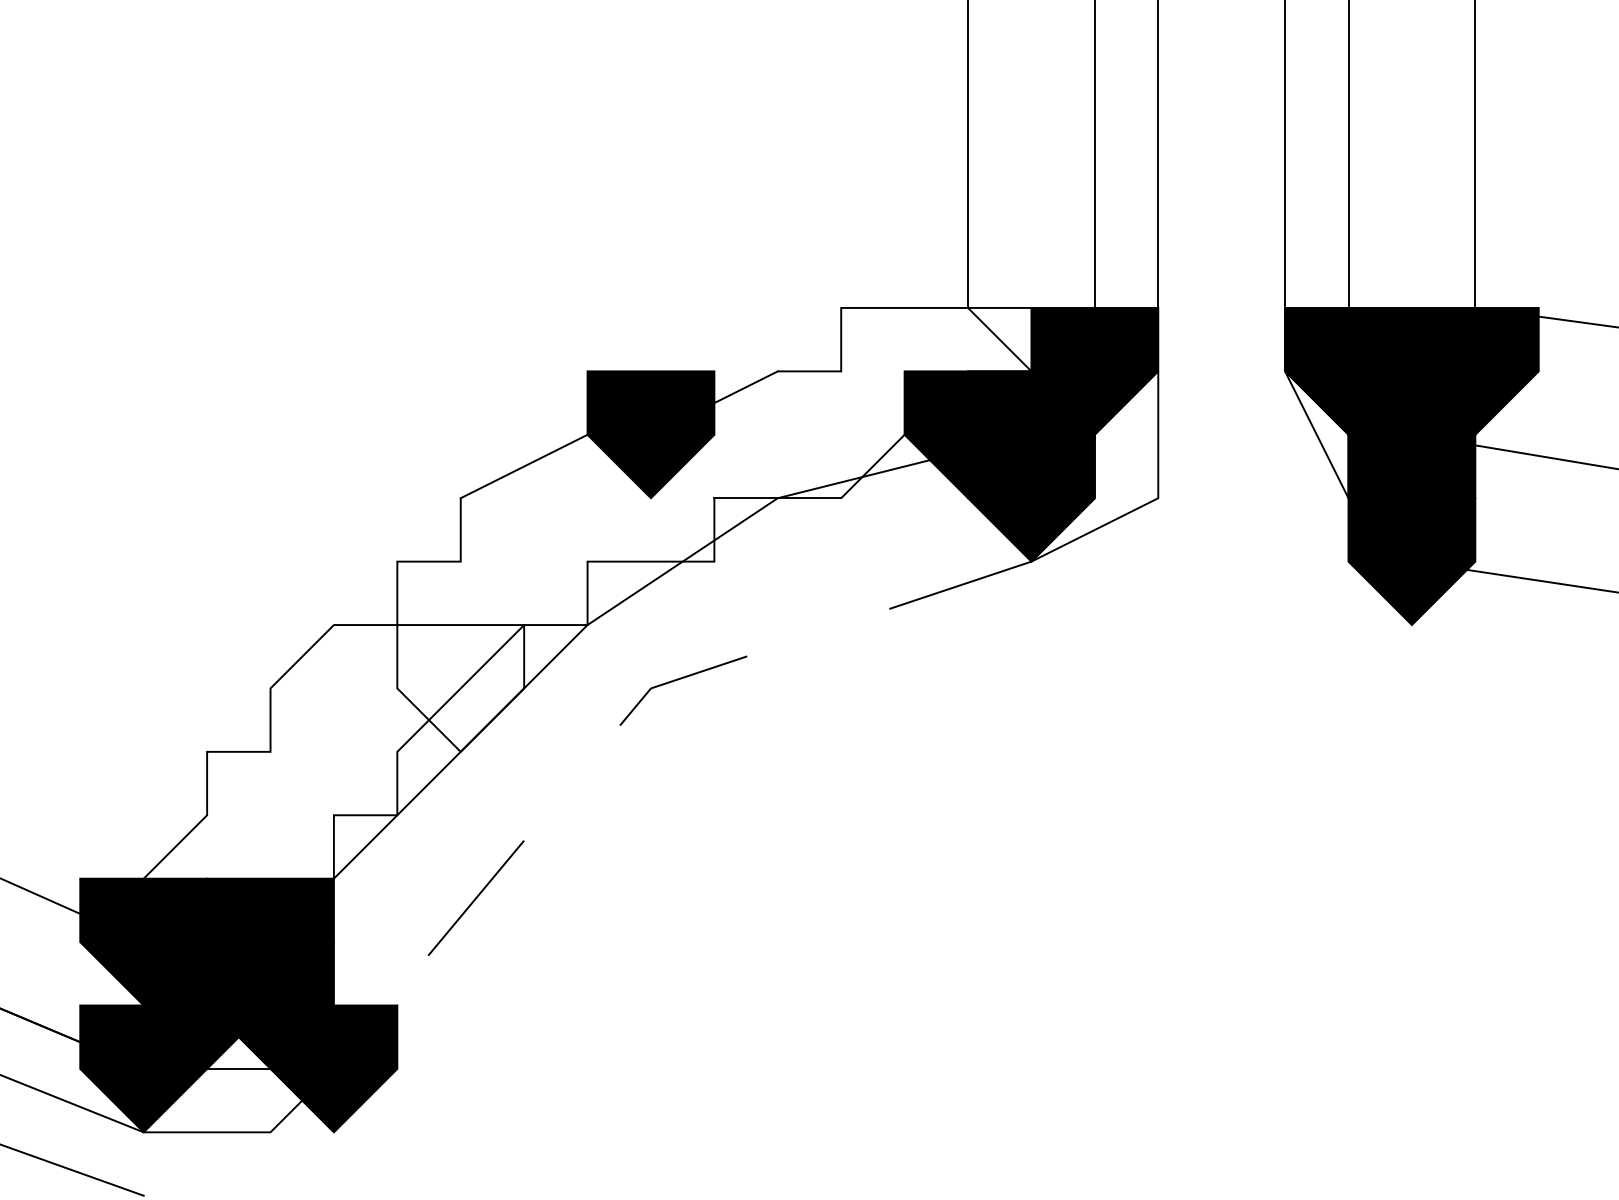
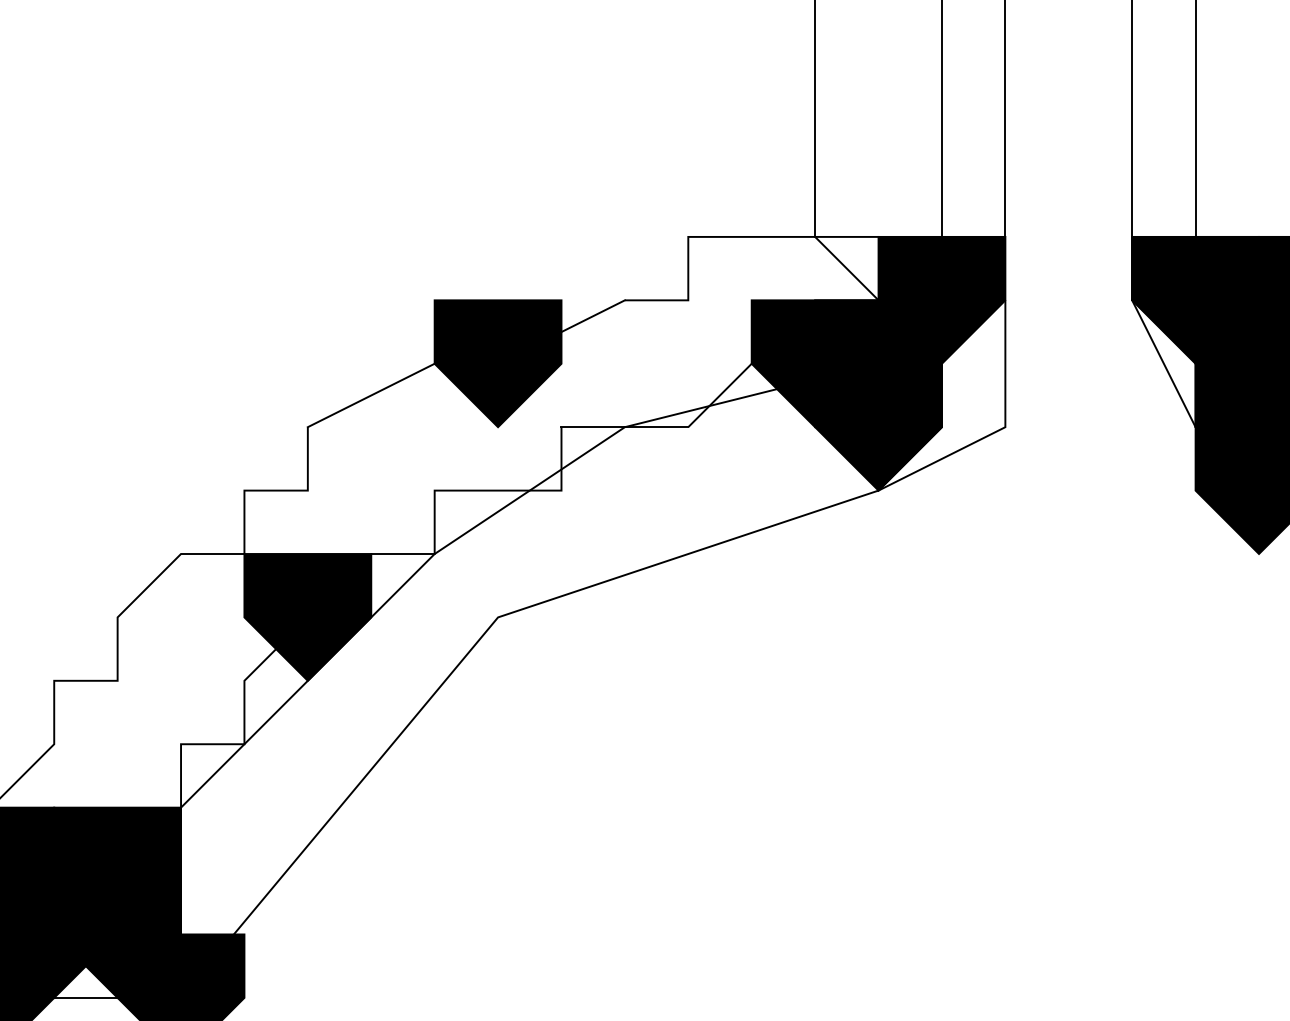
fill: (460, 688) -> (307, 617), added
line: (620, 724) -> (467, 653), dashed -> solid

